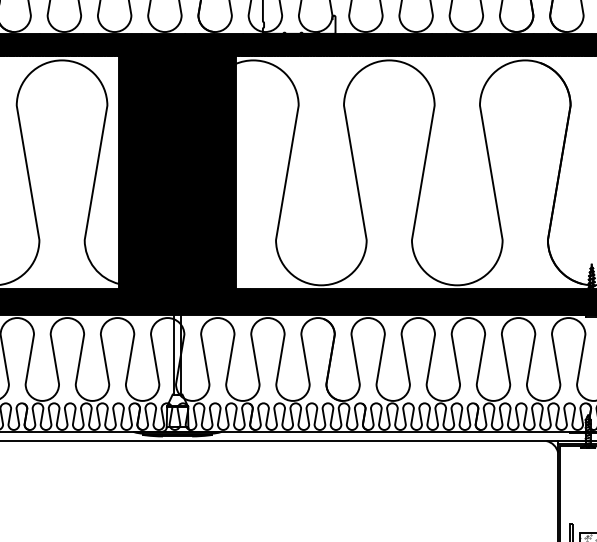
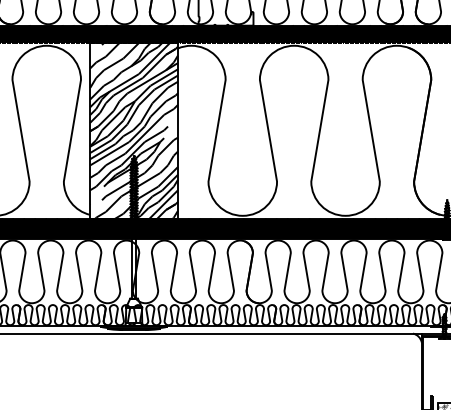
fill: (176, 172) -> (133, 130), removed

